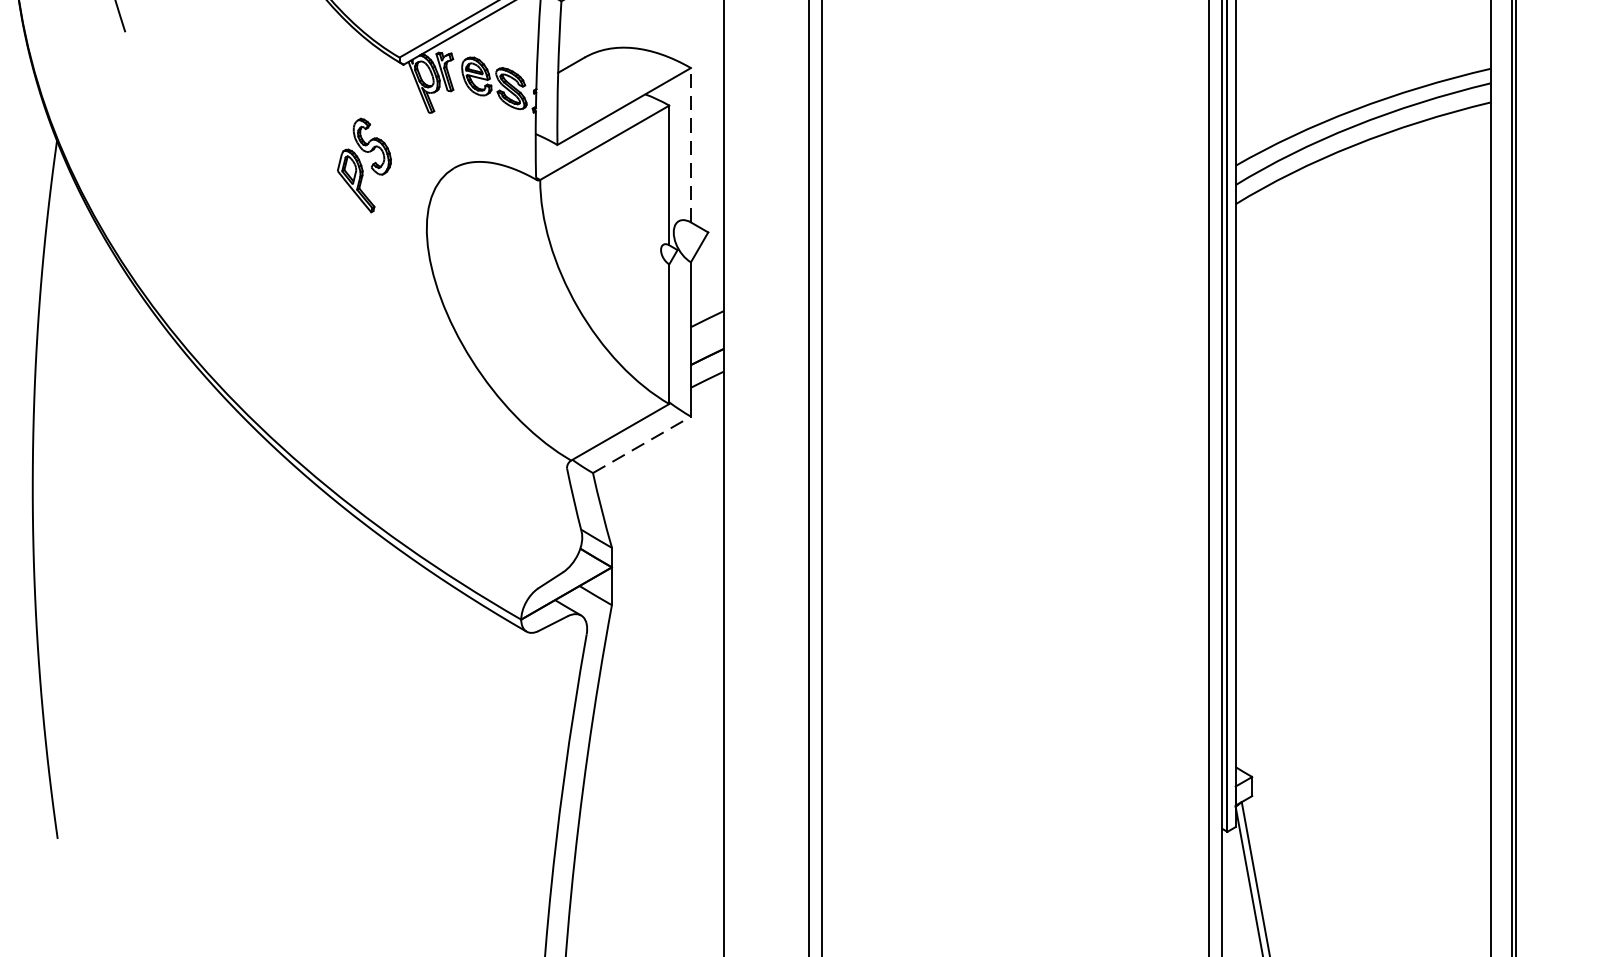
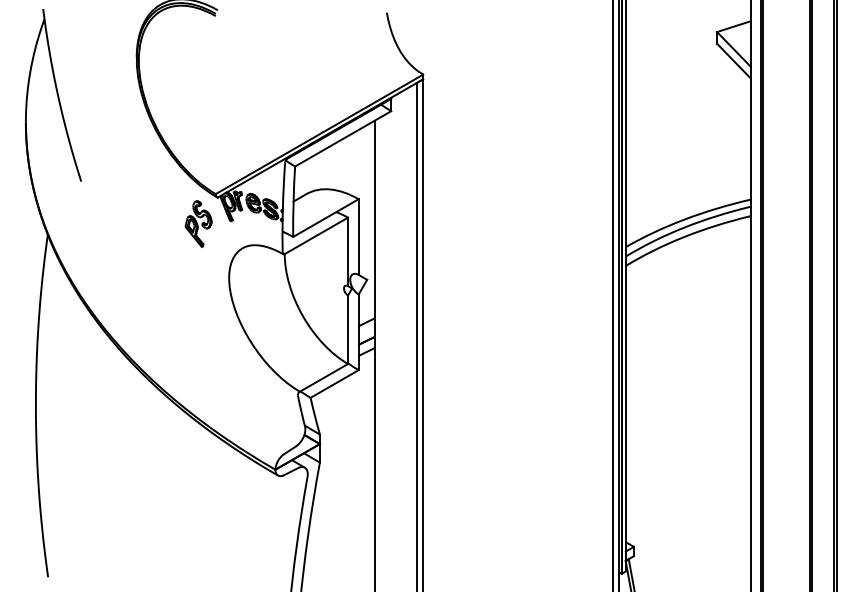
line: (690, 146) -> (358, 237), dashed -> solid
part: (364, 164) -> (198, 223), moved
line: (641, 445) -> (334, 384), dashed -> solid

